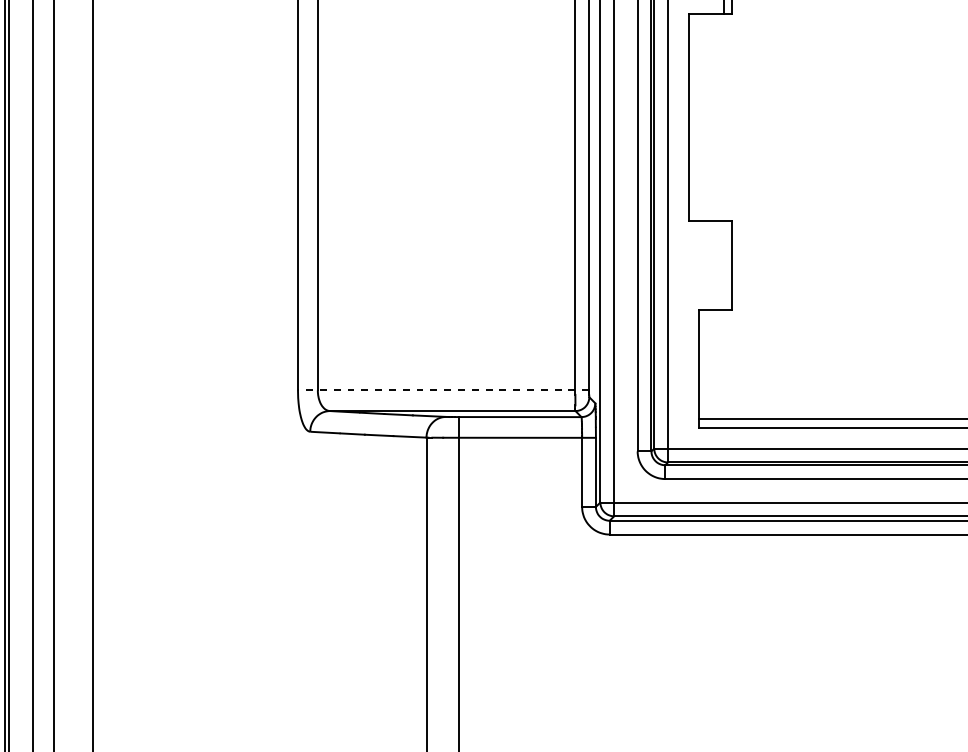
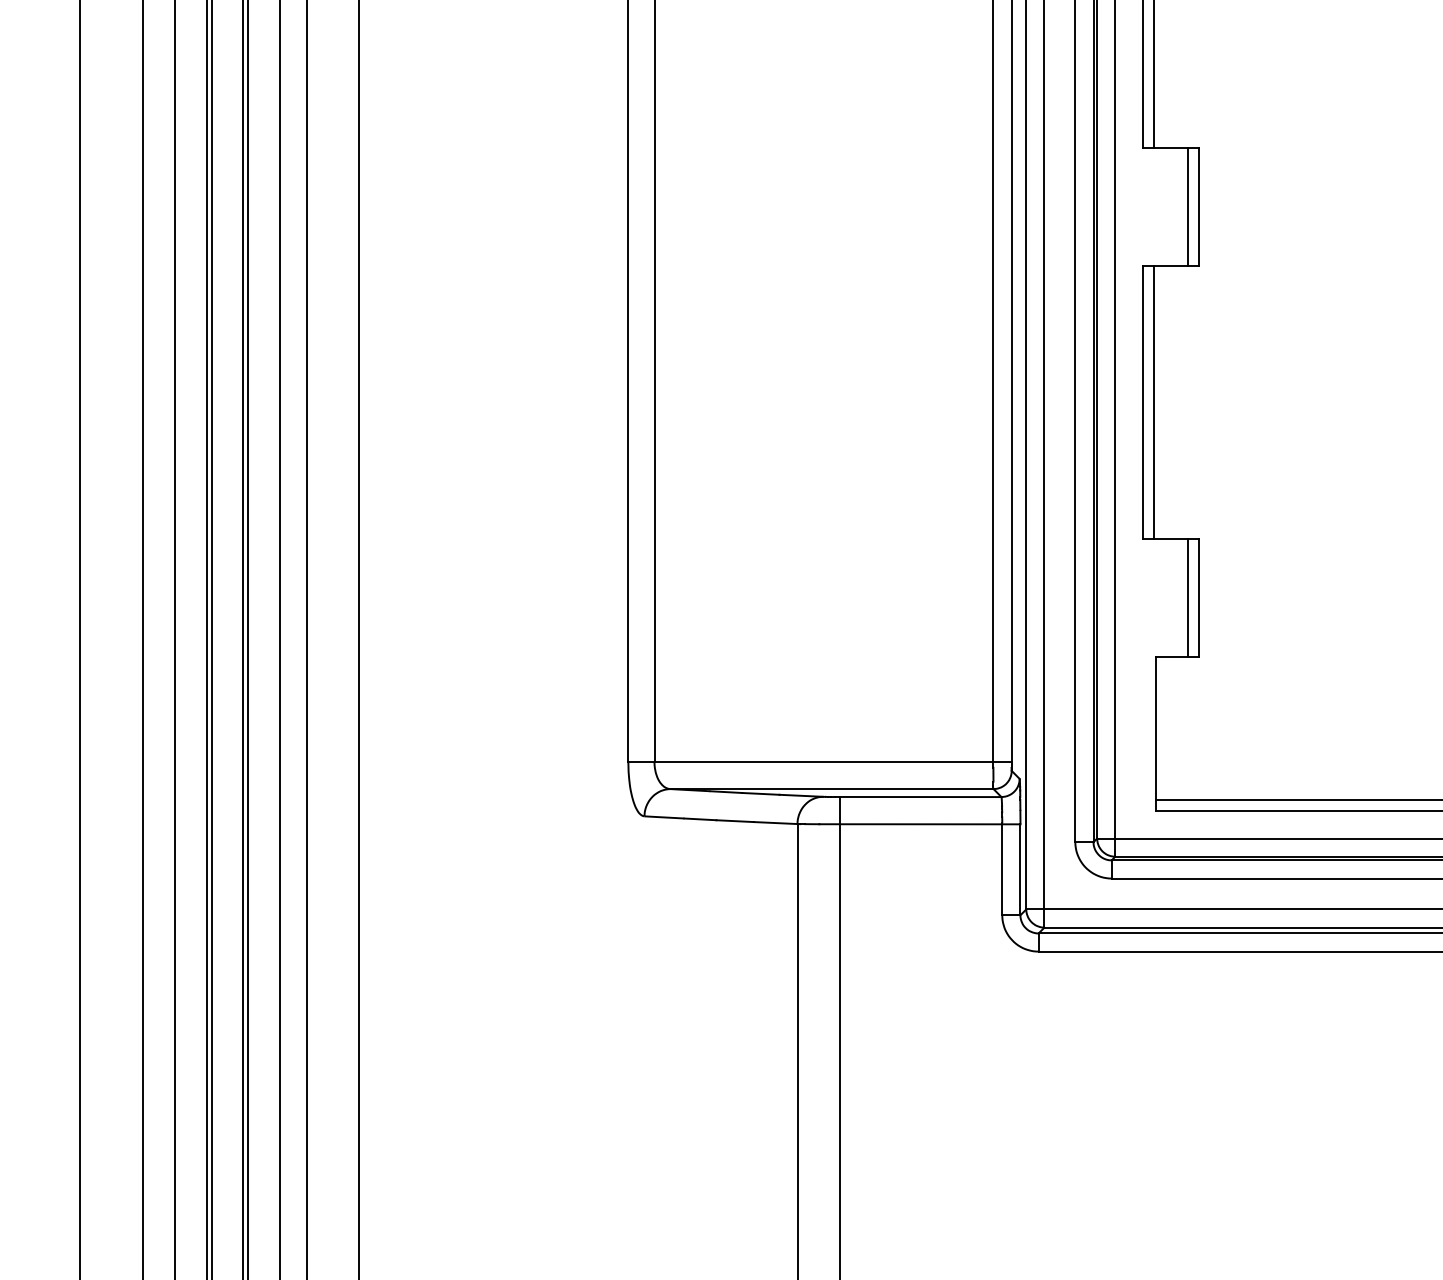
line: (697, 117) -> (1154, 402), added
line: (723, 265) -> (1188, 597), added
line: (443, 390) -> (819, 761), dashed -> solid

